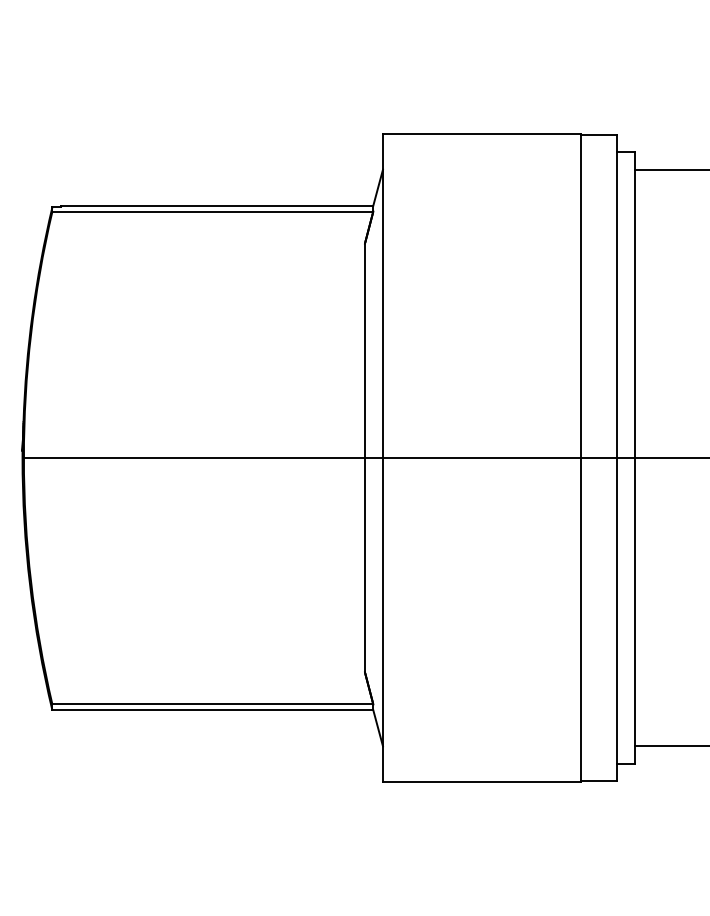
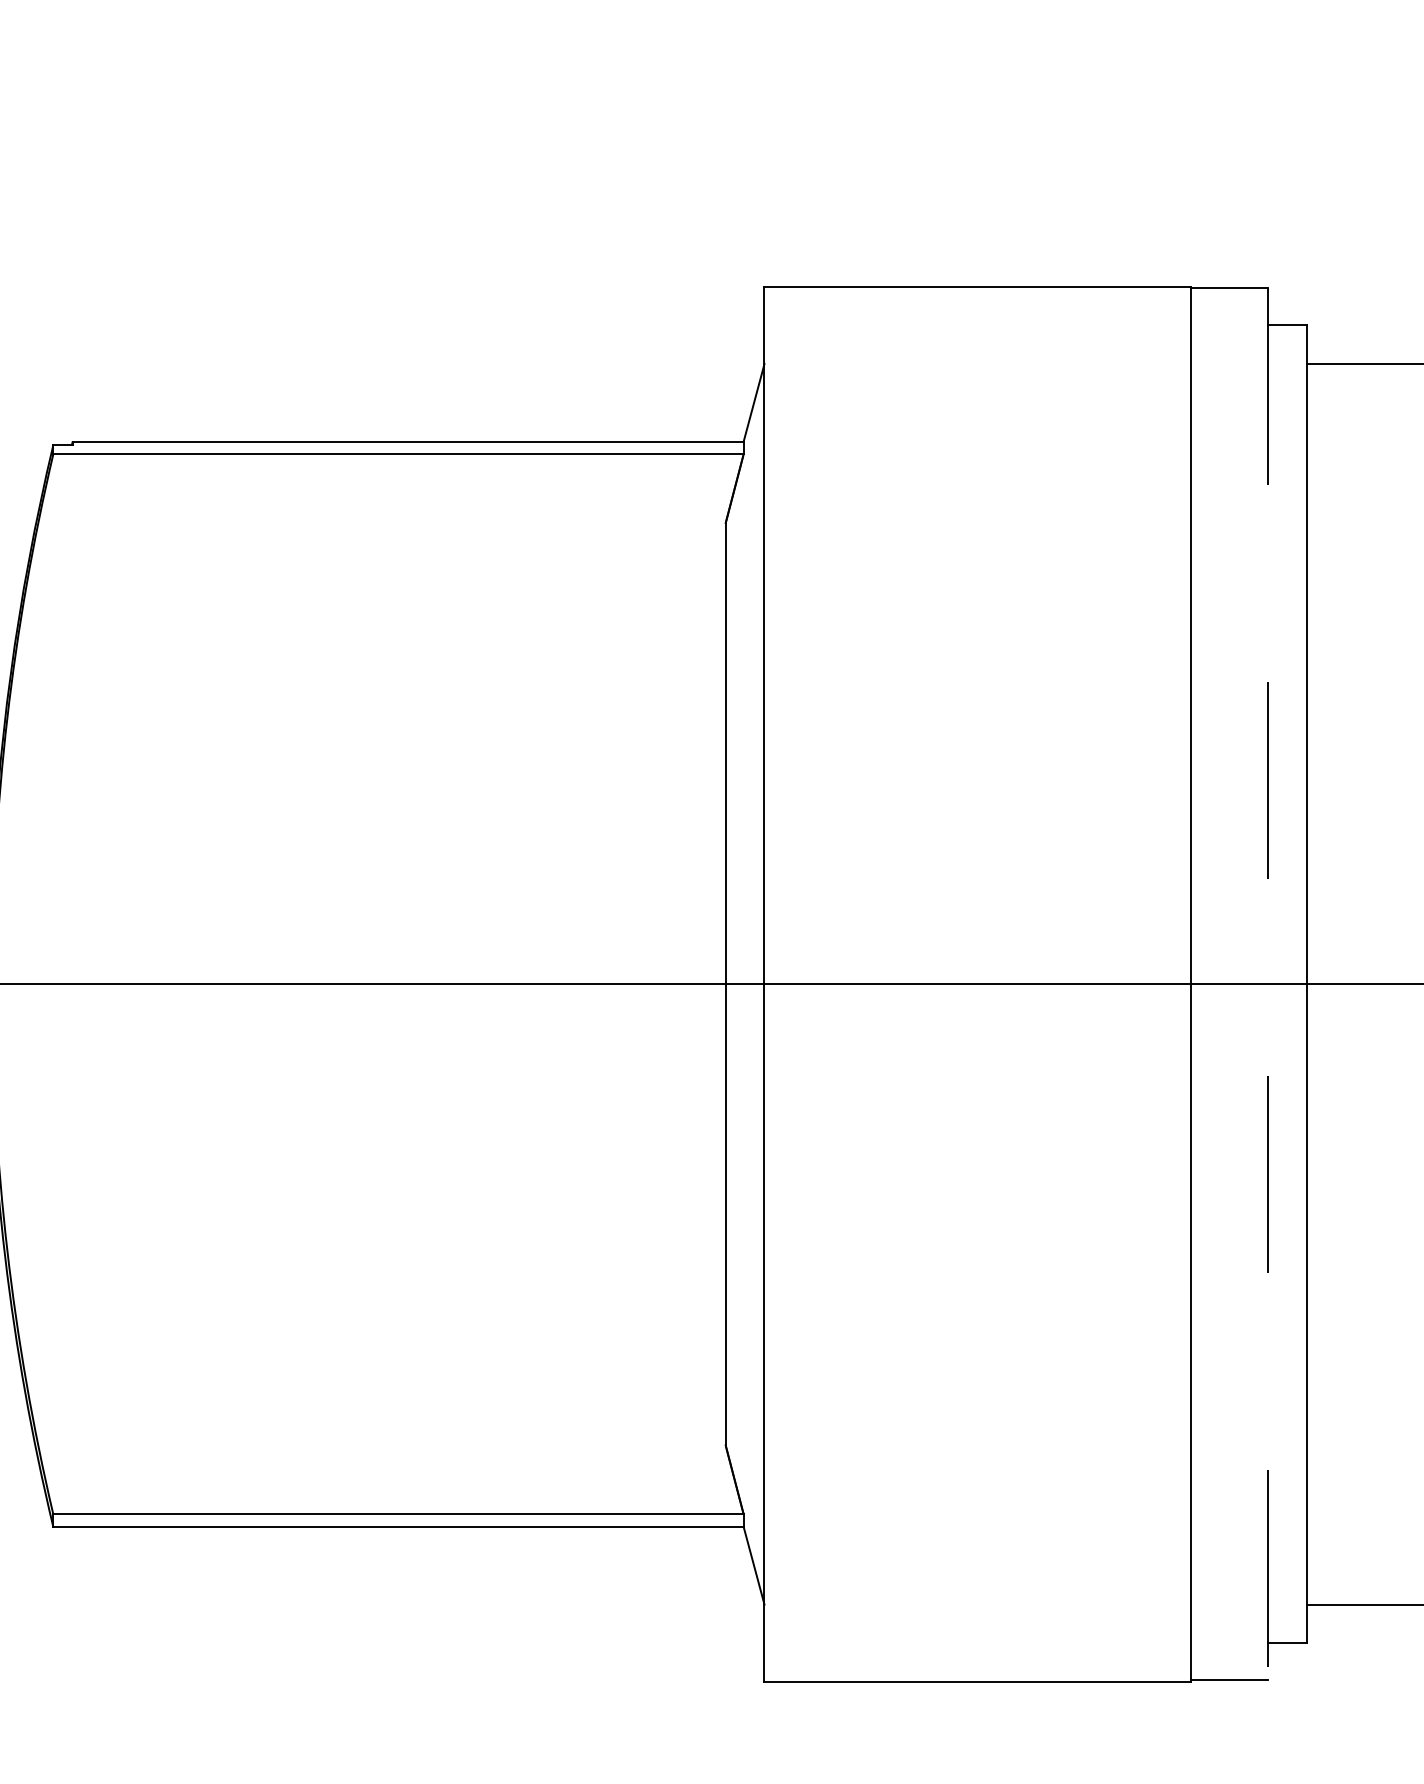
line: (617, 458) -> (1268, 985), solid -> dashed

